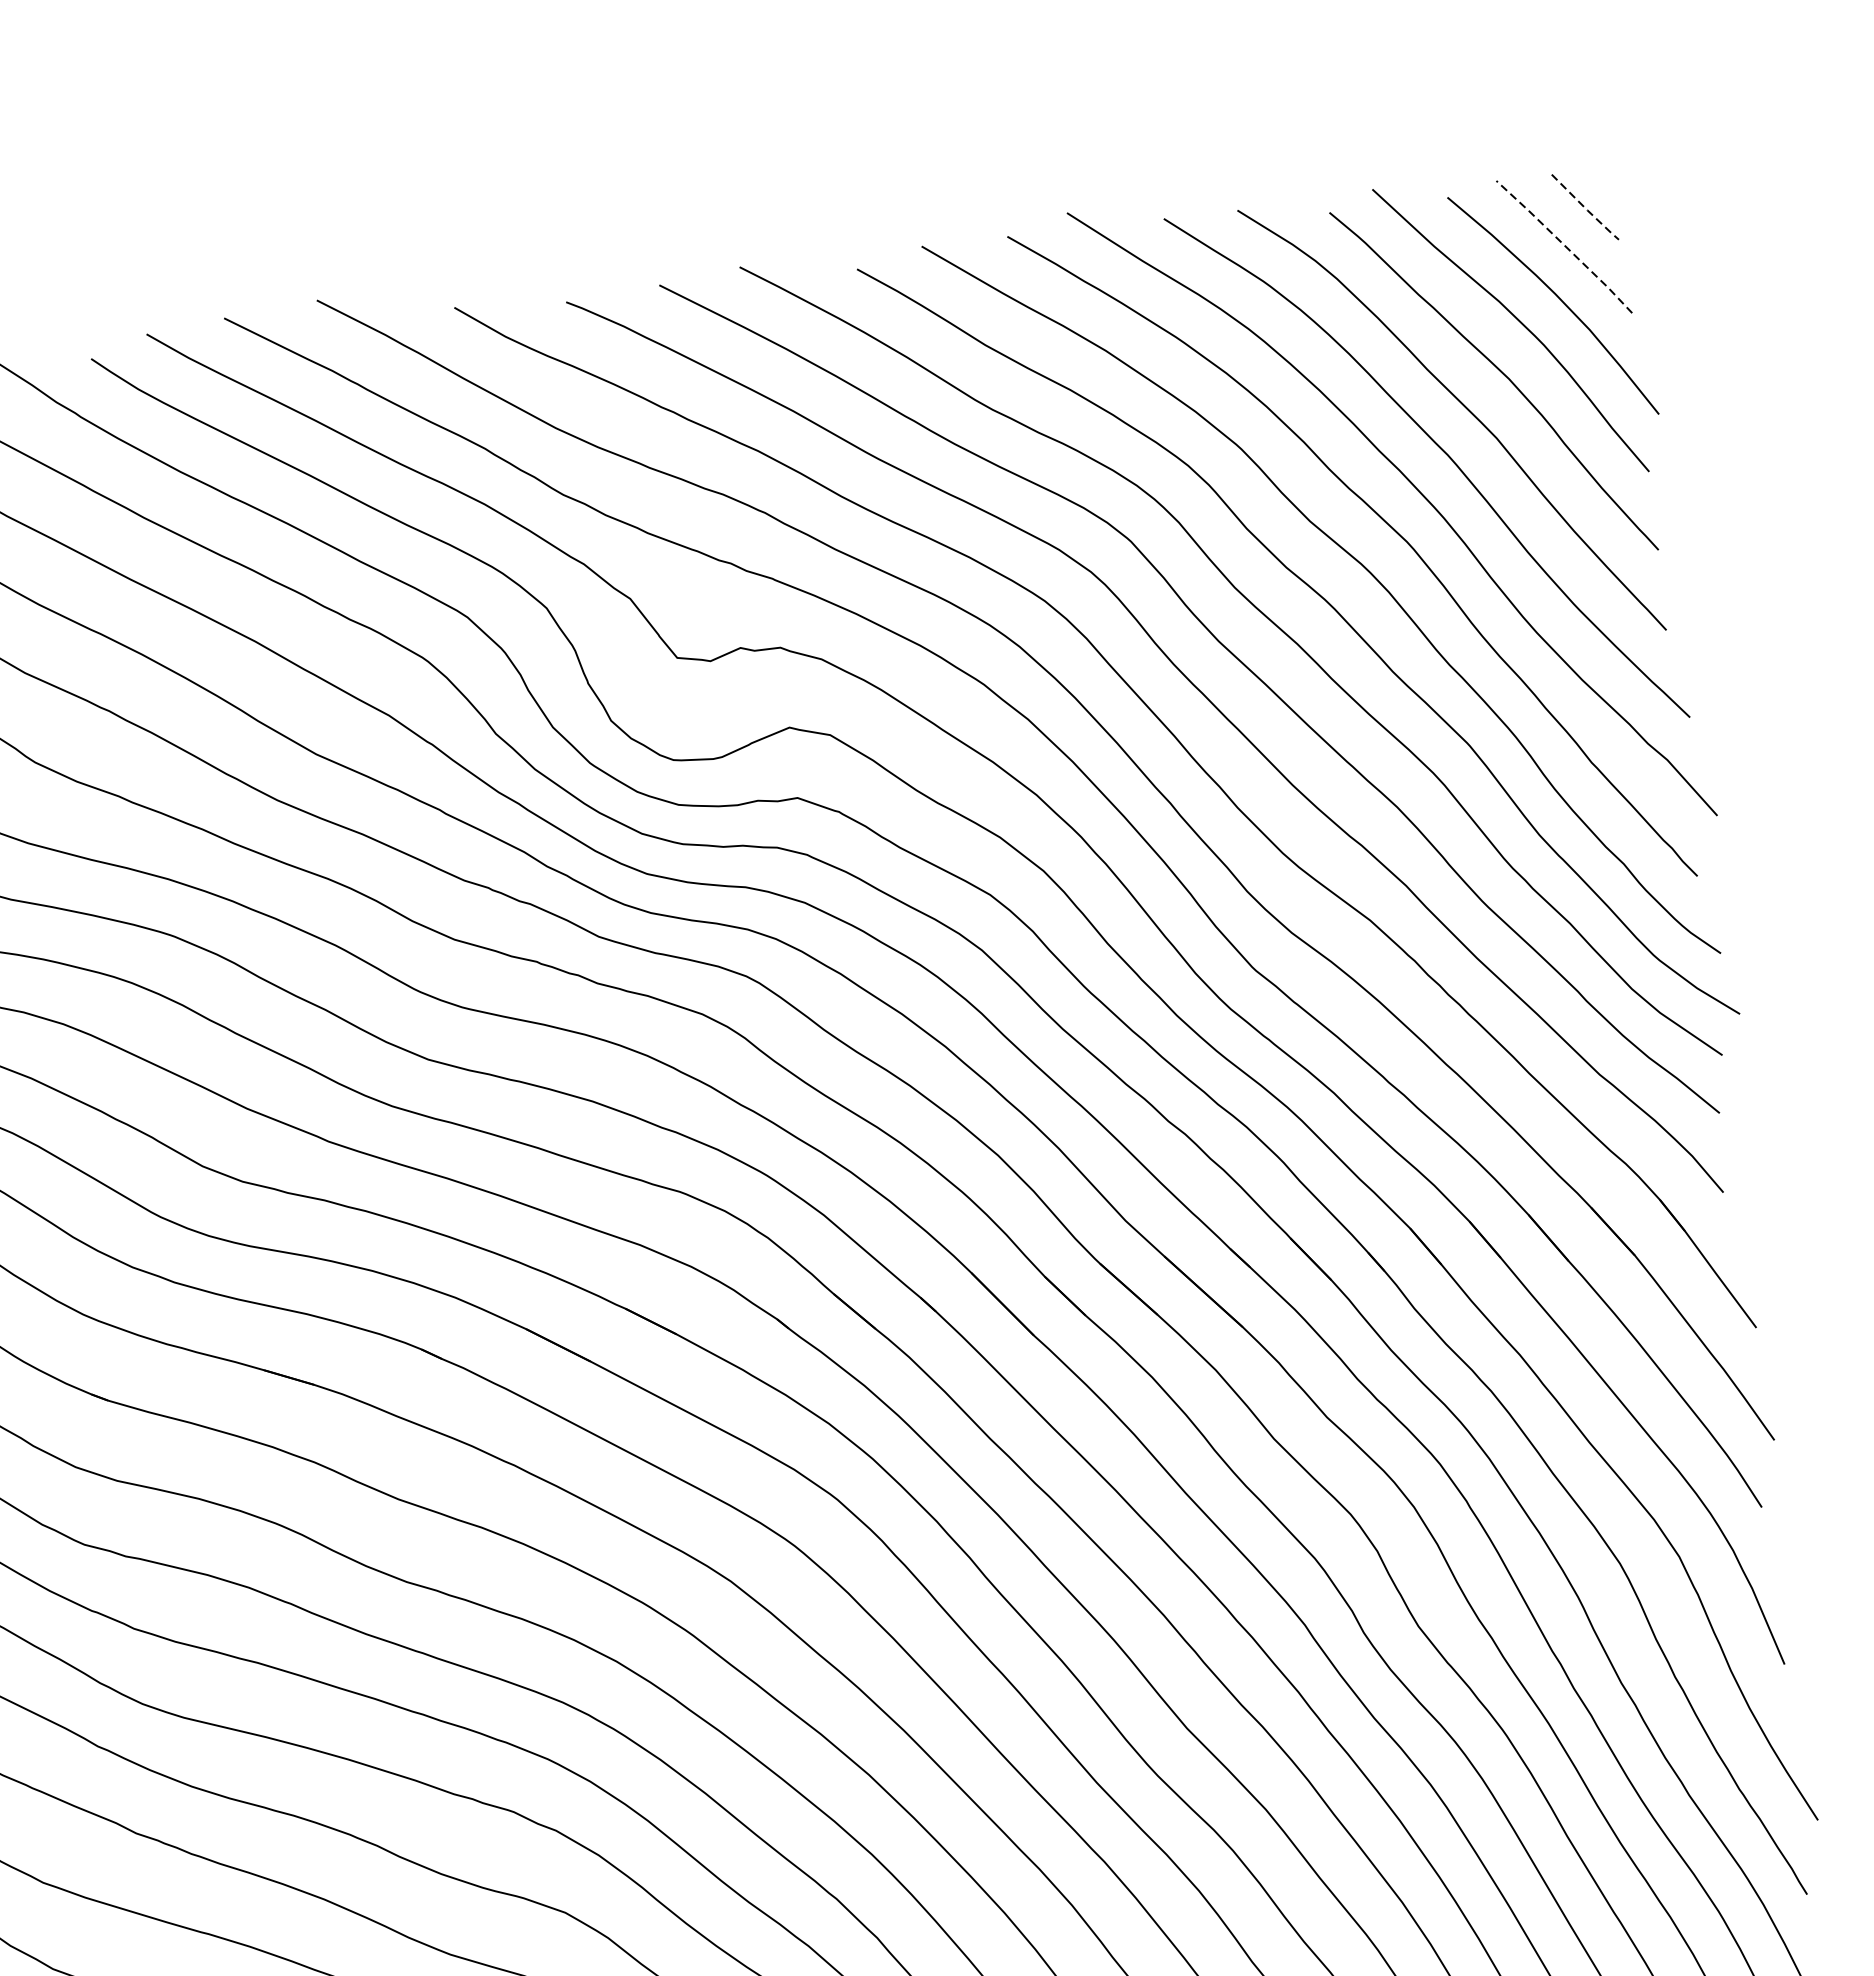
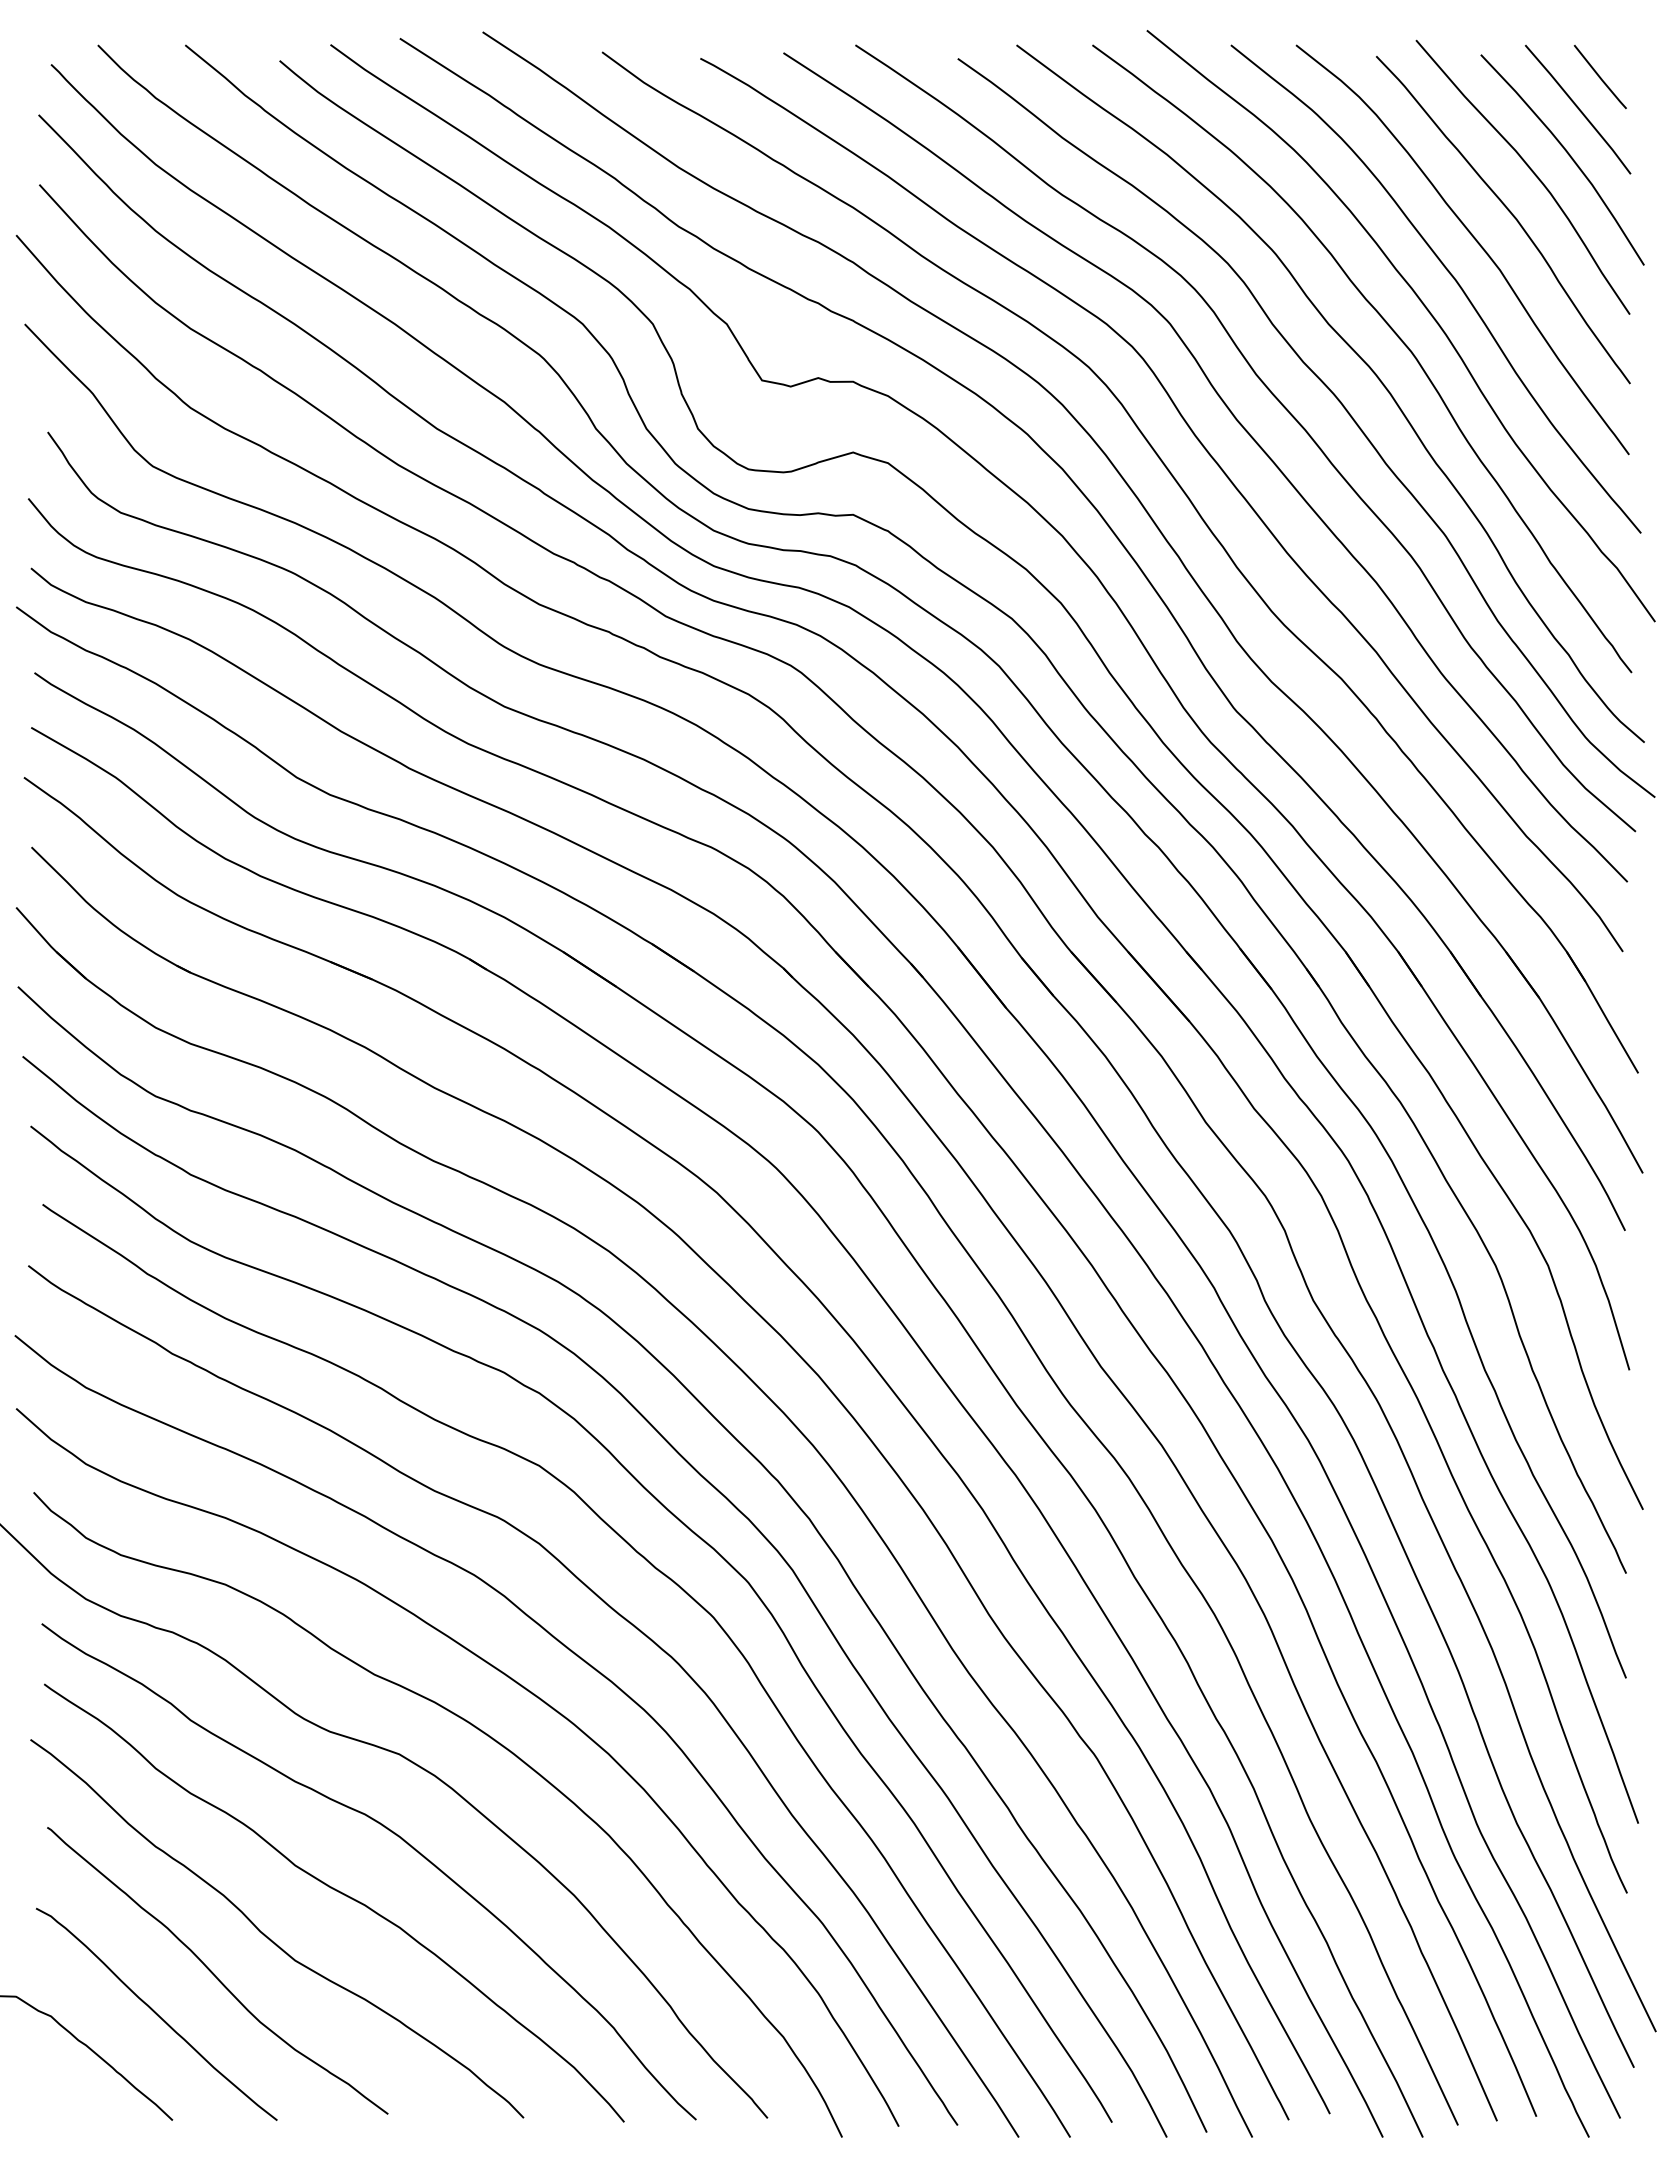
line: (1585, 208) -> (1600, 78), dashed -> solid
line: (1565, 246) -> (1579, 109), dashed -> solid

